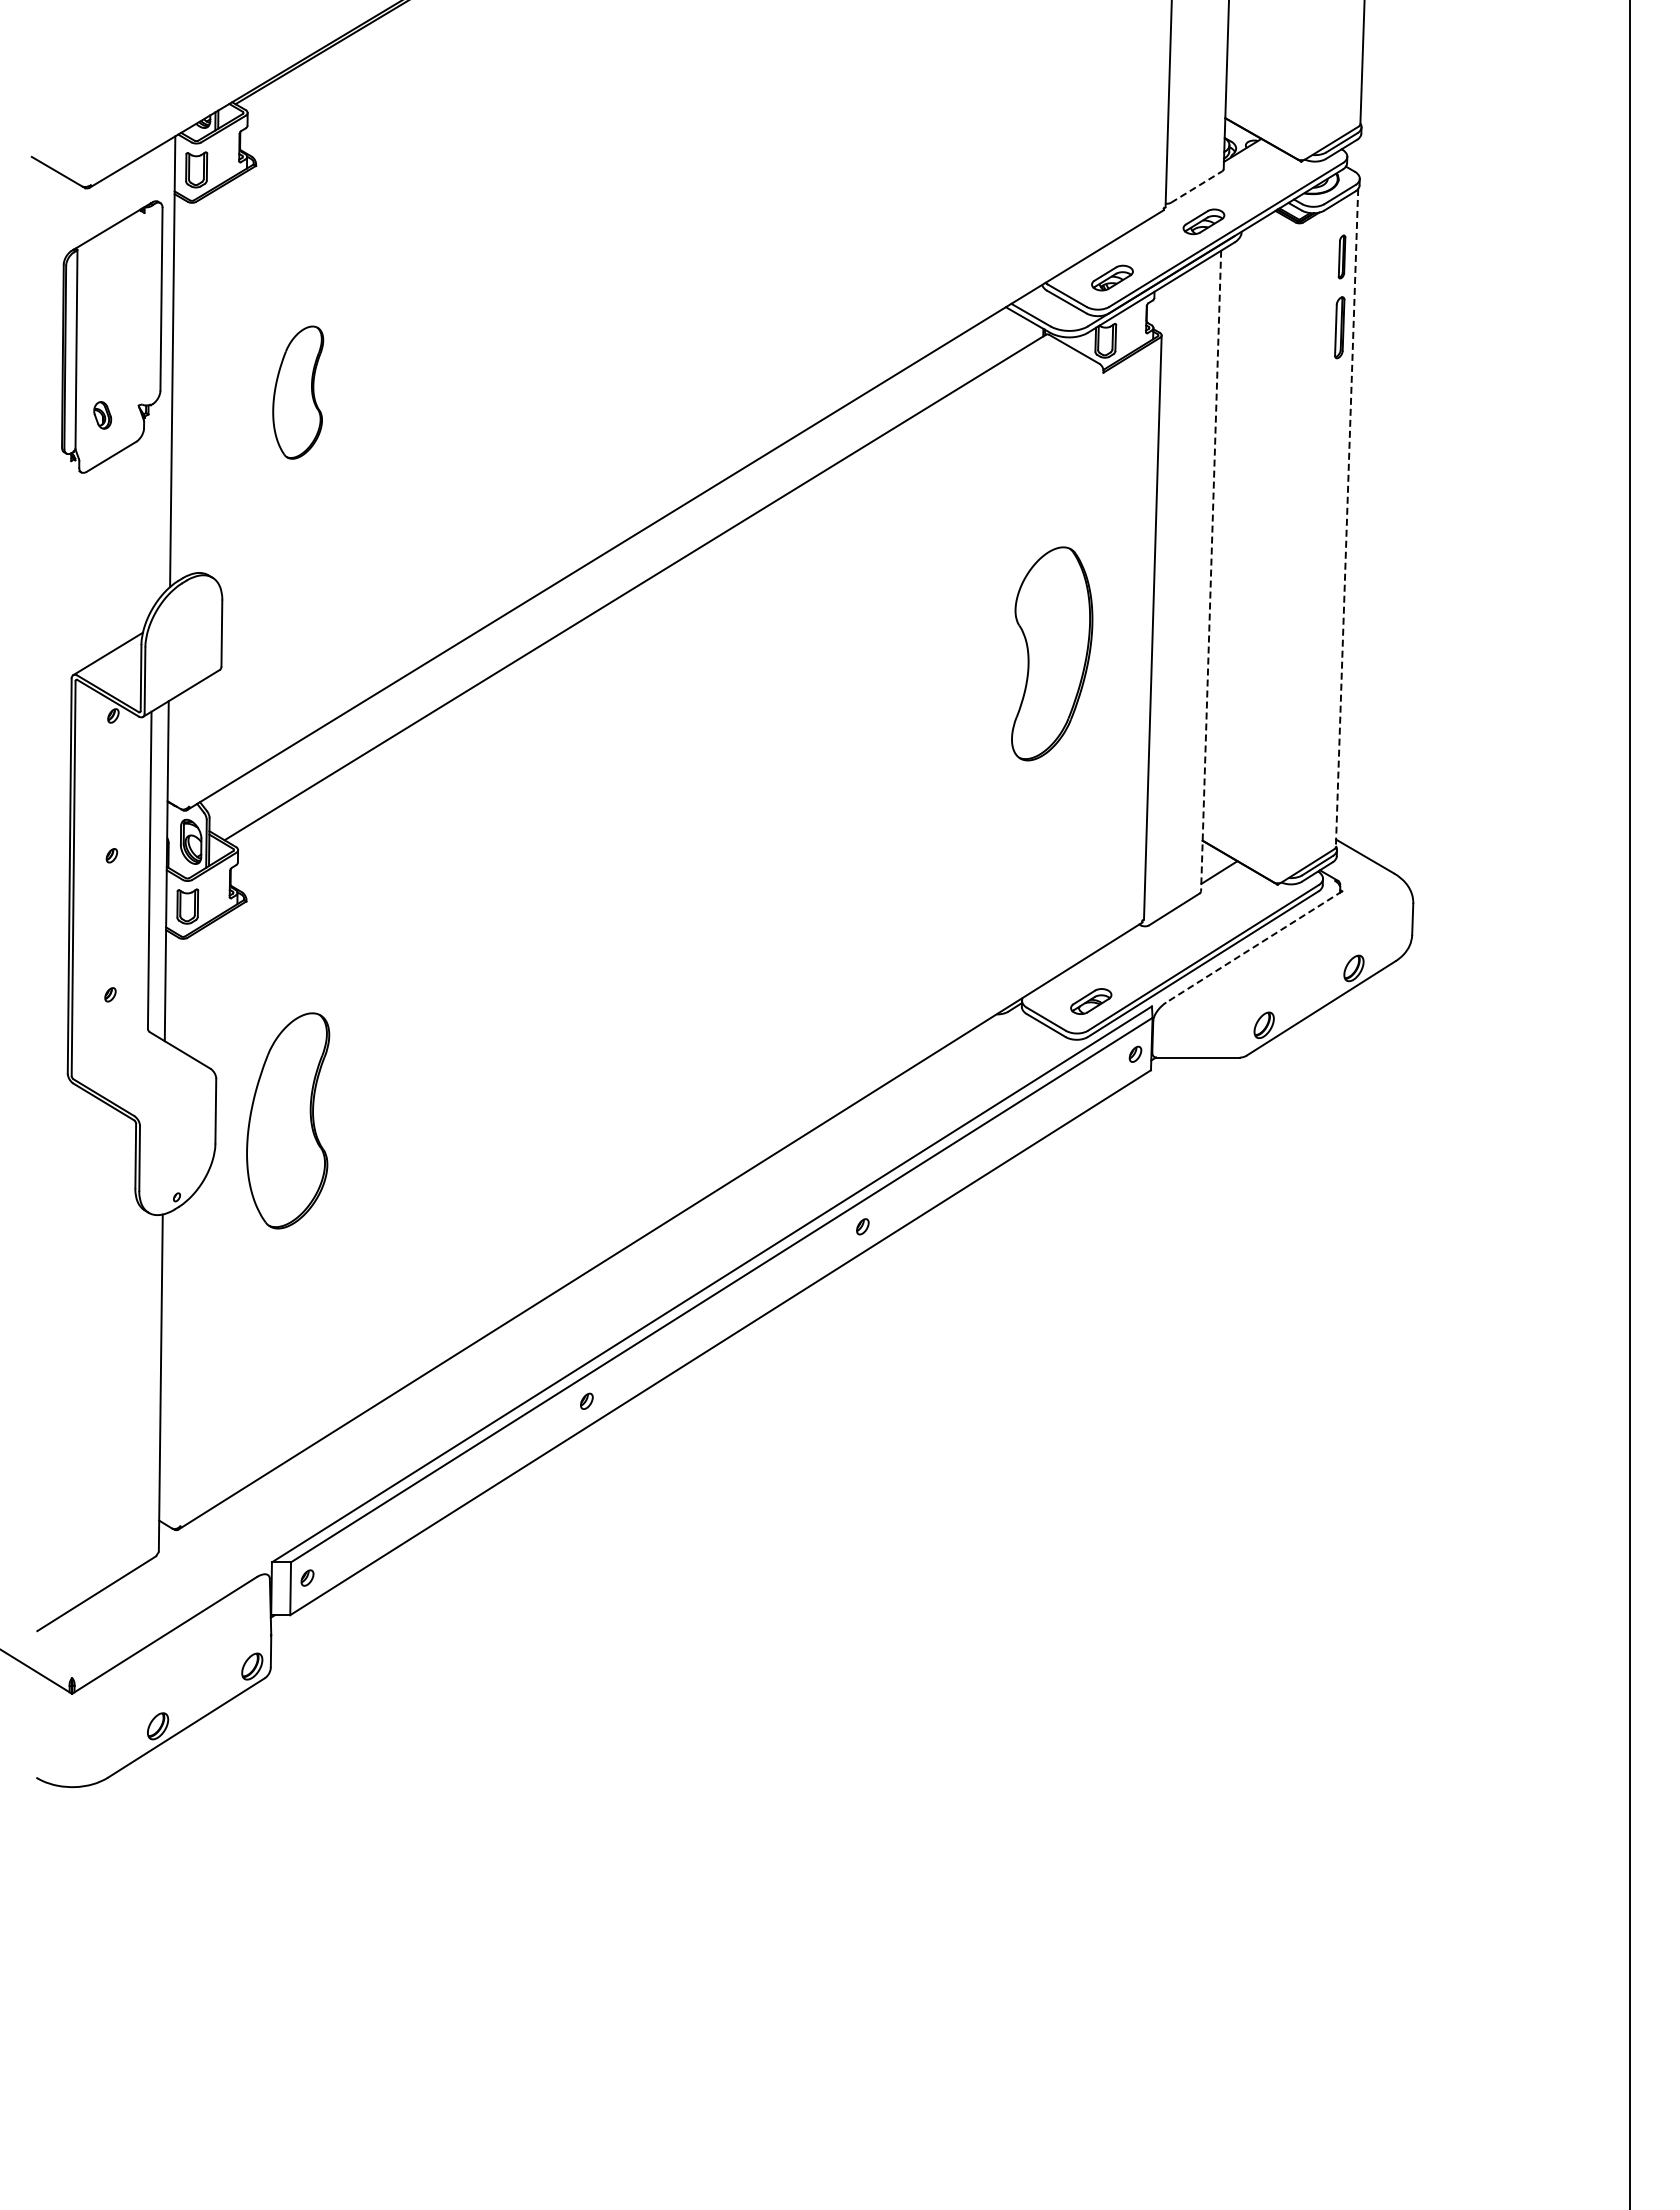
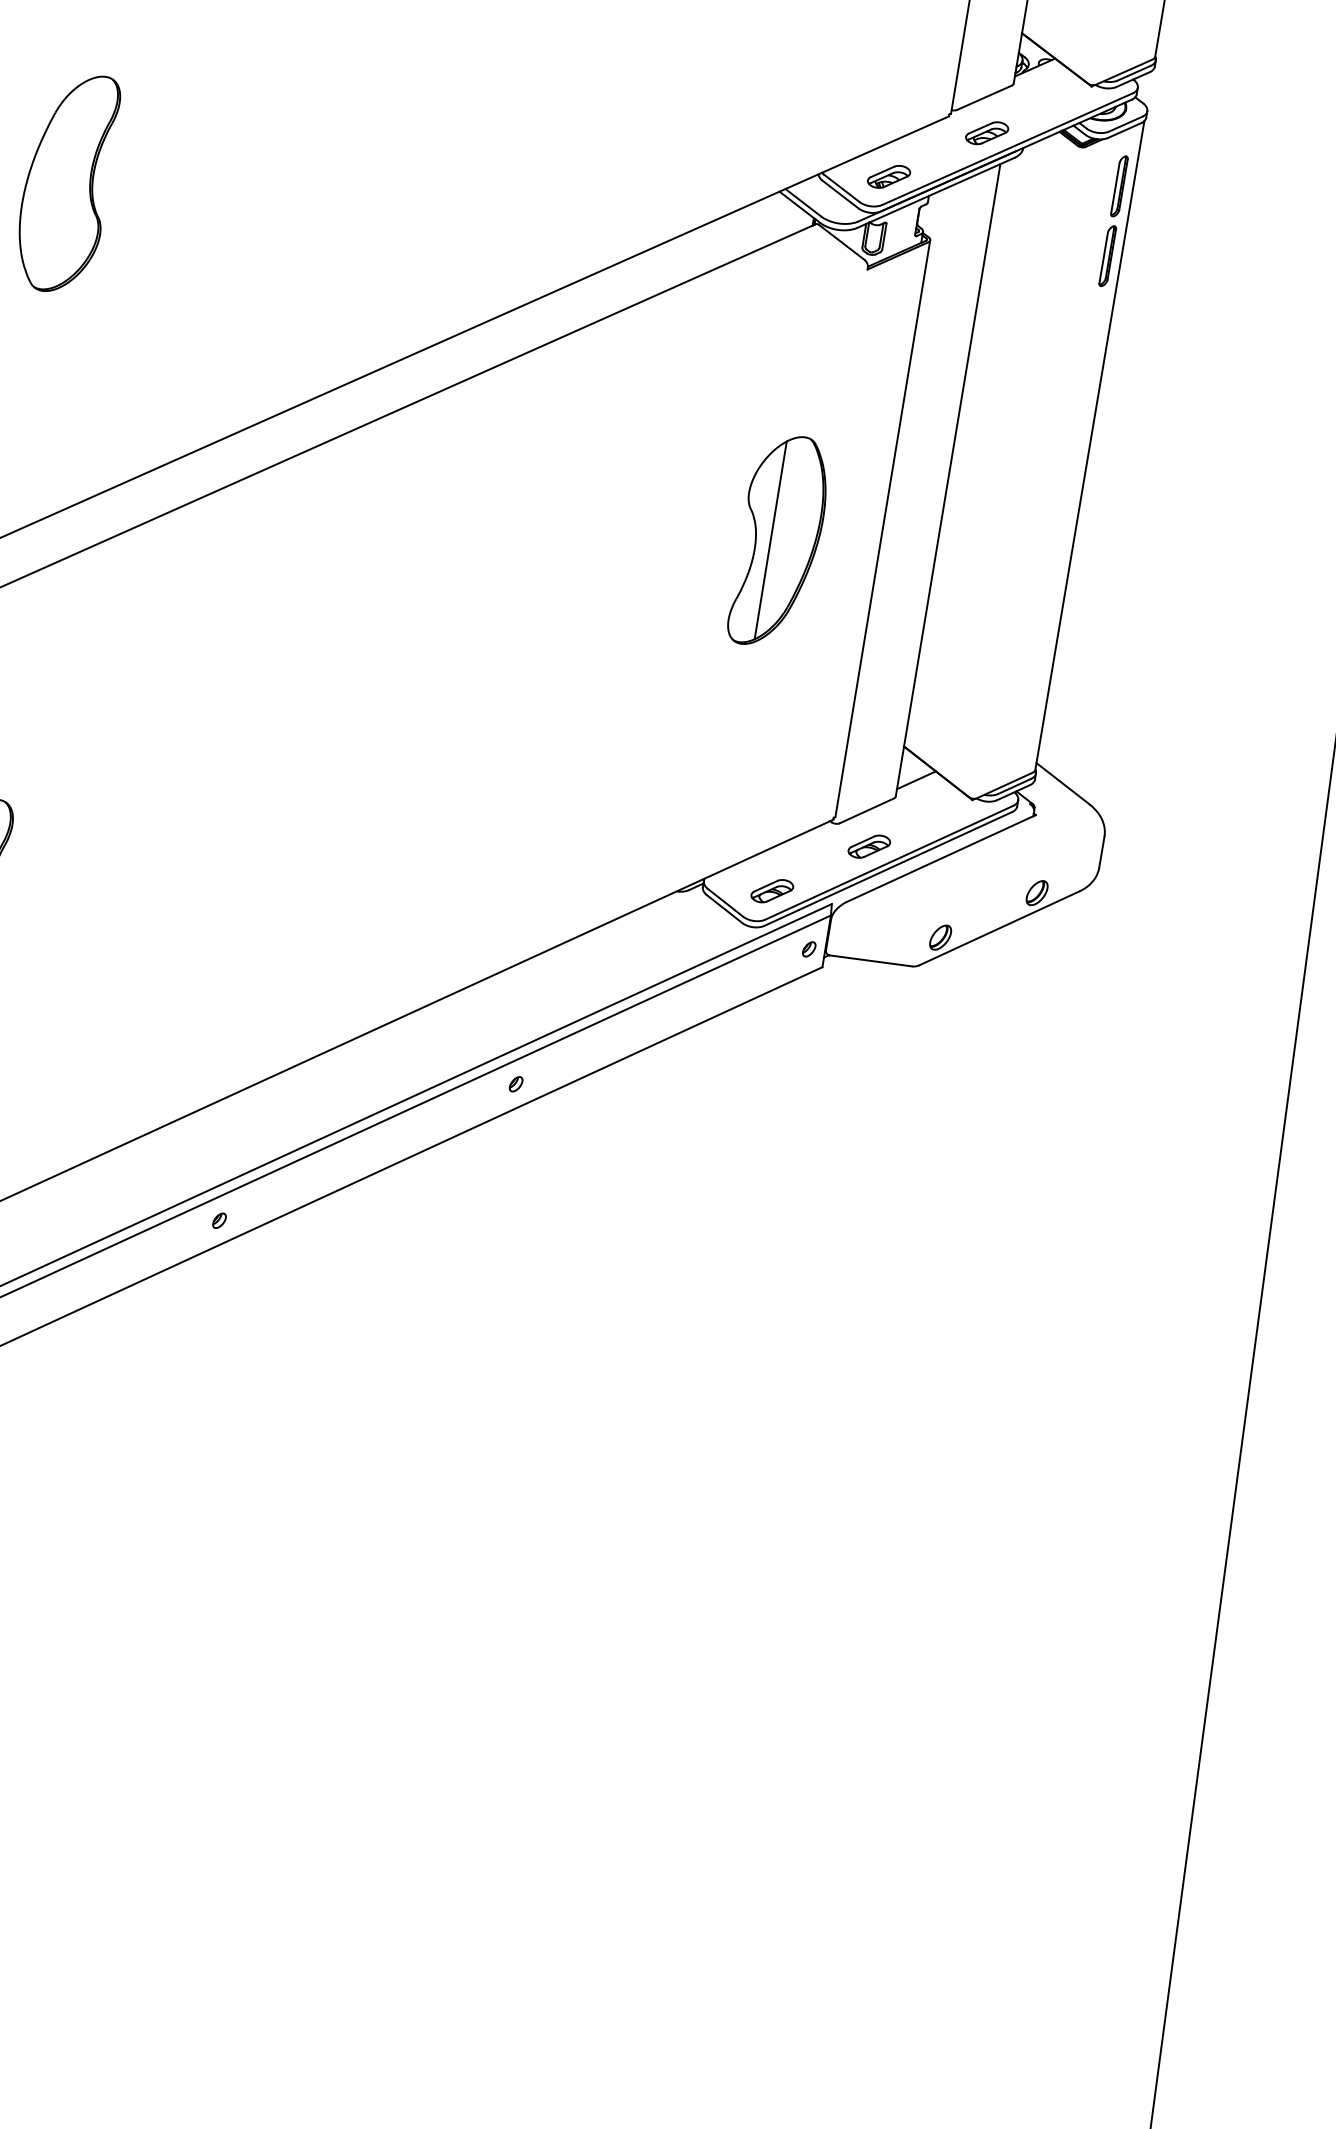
line: (1196, 187) -> (984, 98), dashed -> solid
part: (1341, 256) -> (1118, 185), size x1.43
part: (297, 392) -> (66, 182), size x1.67
line: (1347, 517) -> (1090, 445), dashed -> solid
line: (1211, 571) -> (948, 480), dashed -> solid
line: (1043, 653) -> (771, 539), added
part: (1181, 944) -> (869, 846), added
line: (1253, 947) -> (940, 859), dashed -> solid

